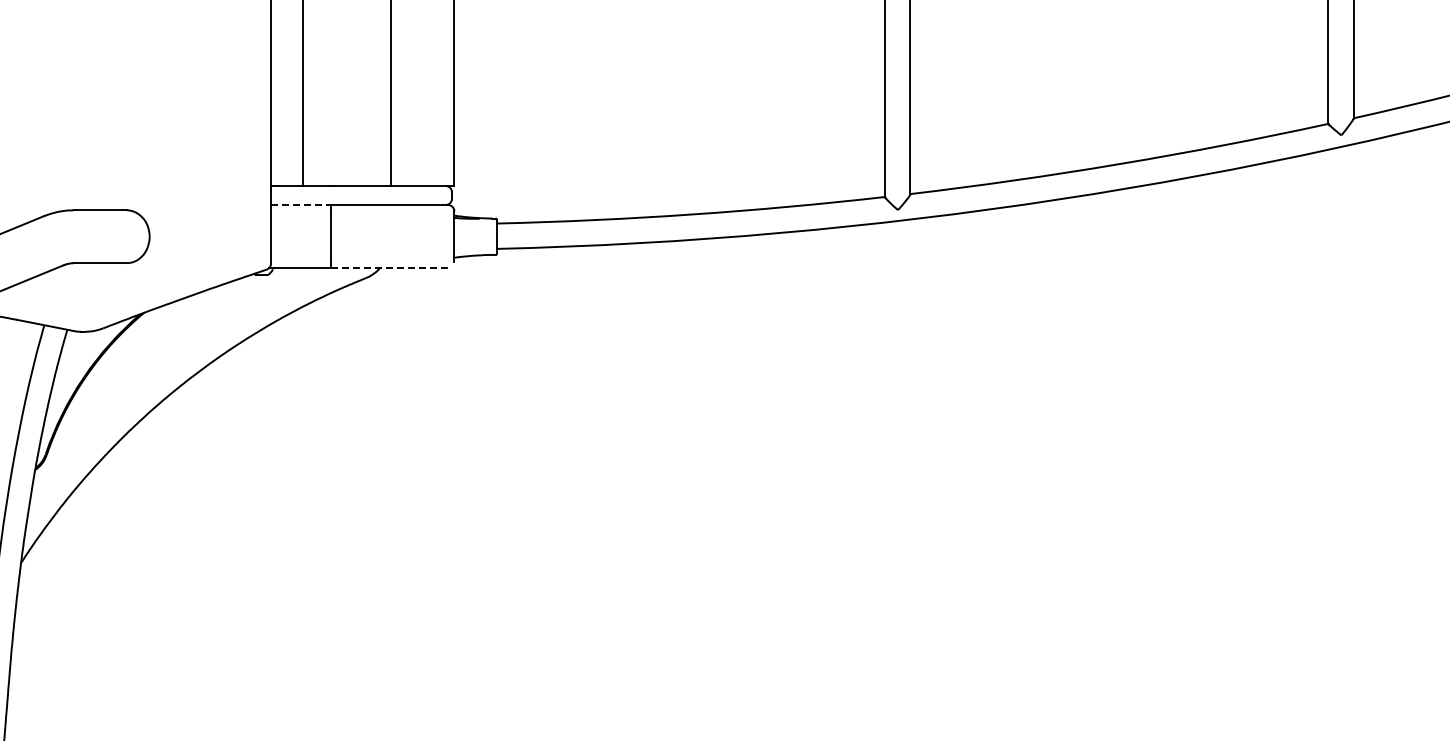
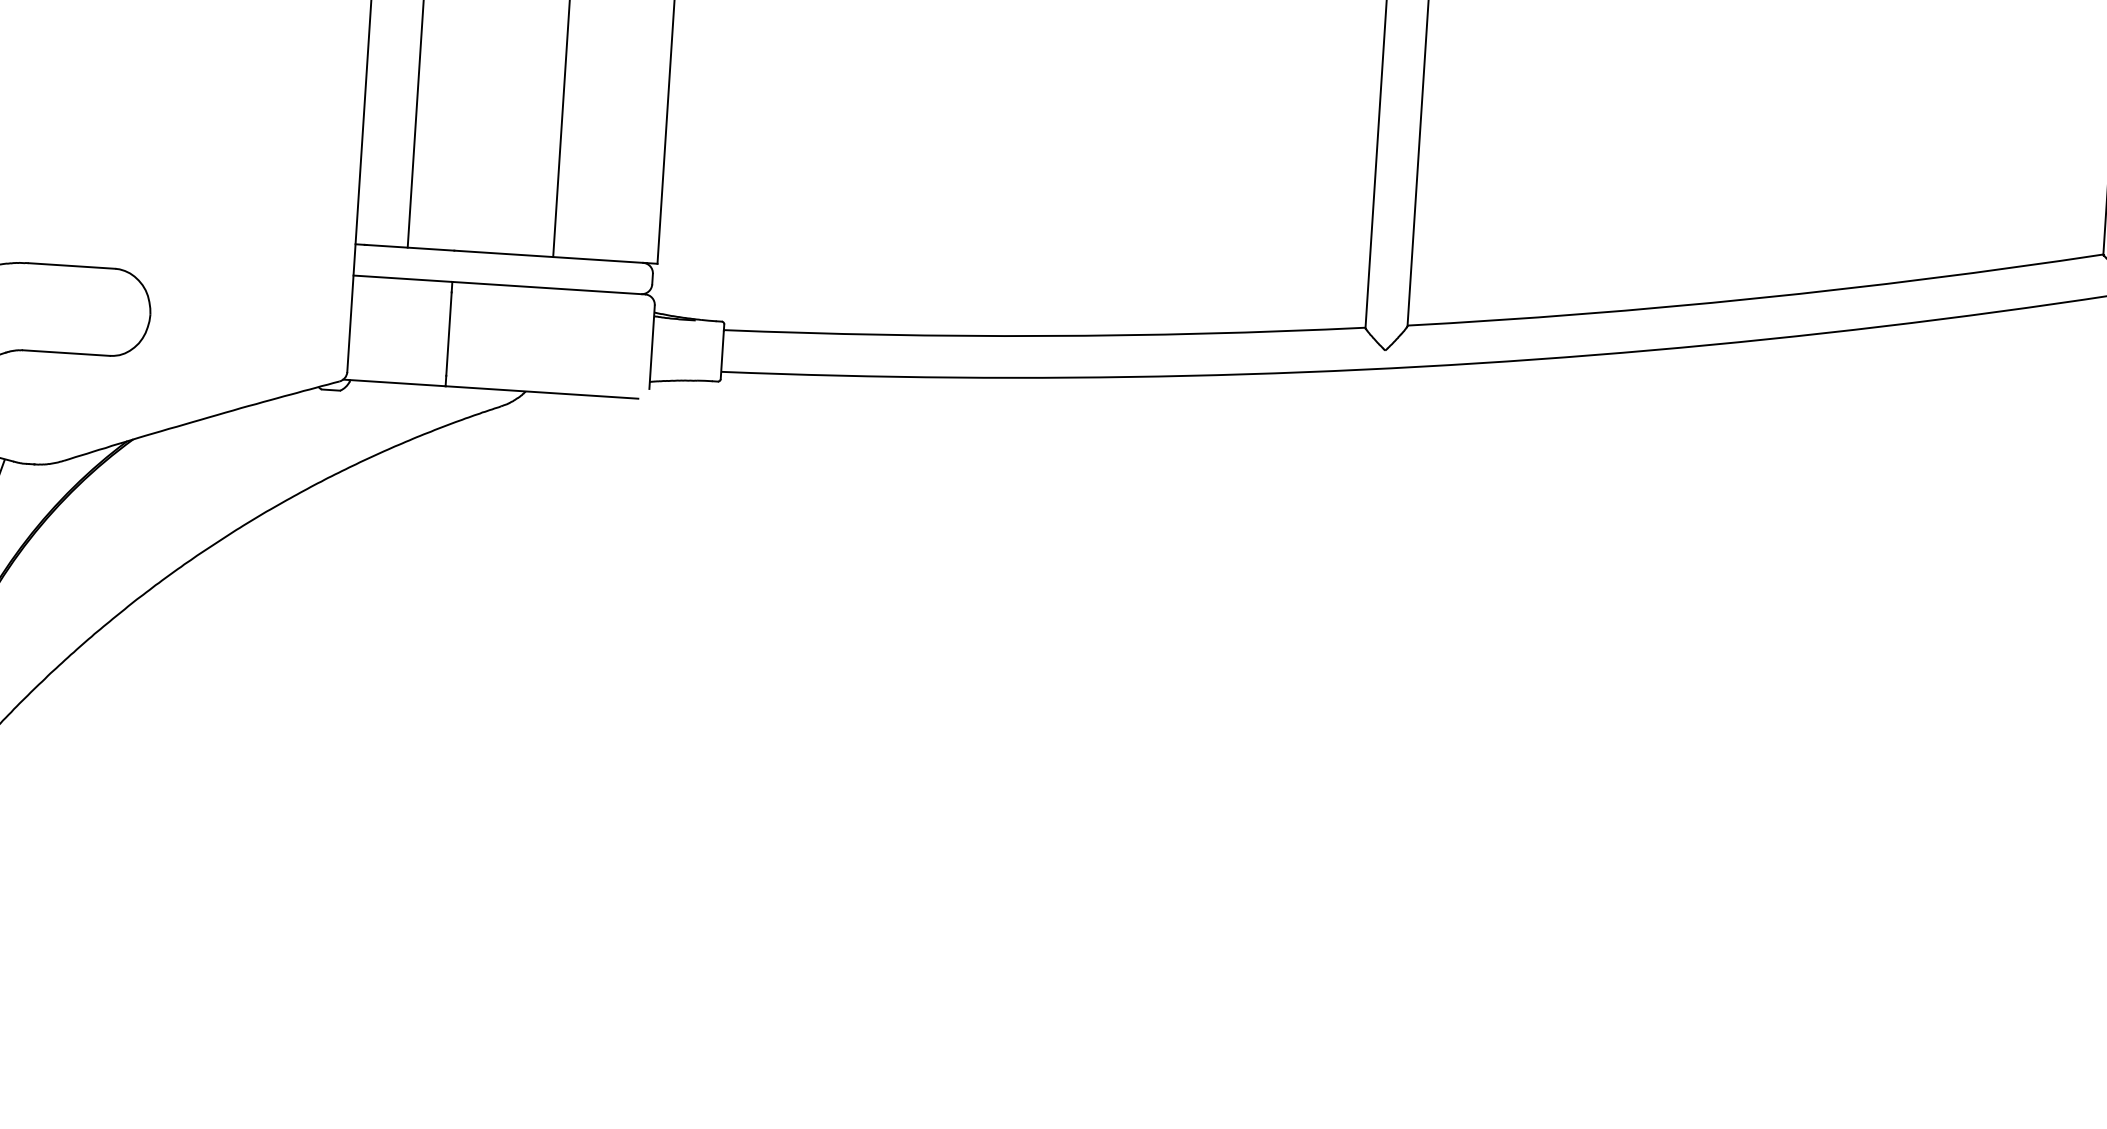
line: (301, 205) -> (403, 279), dashed -> solid
line: (389, 268) -> (541, 392), dashed -> solid

